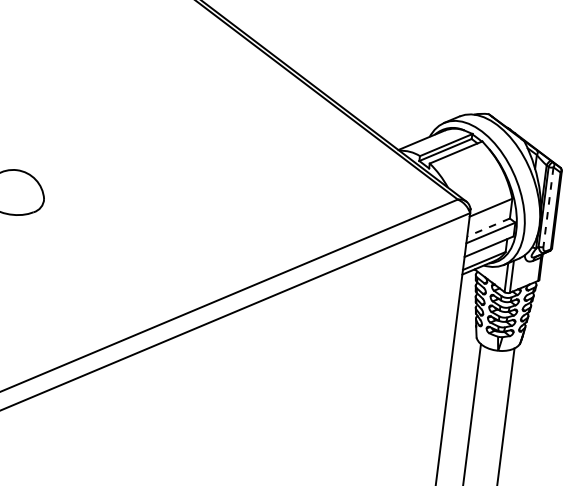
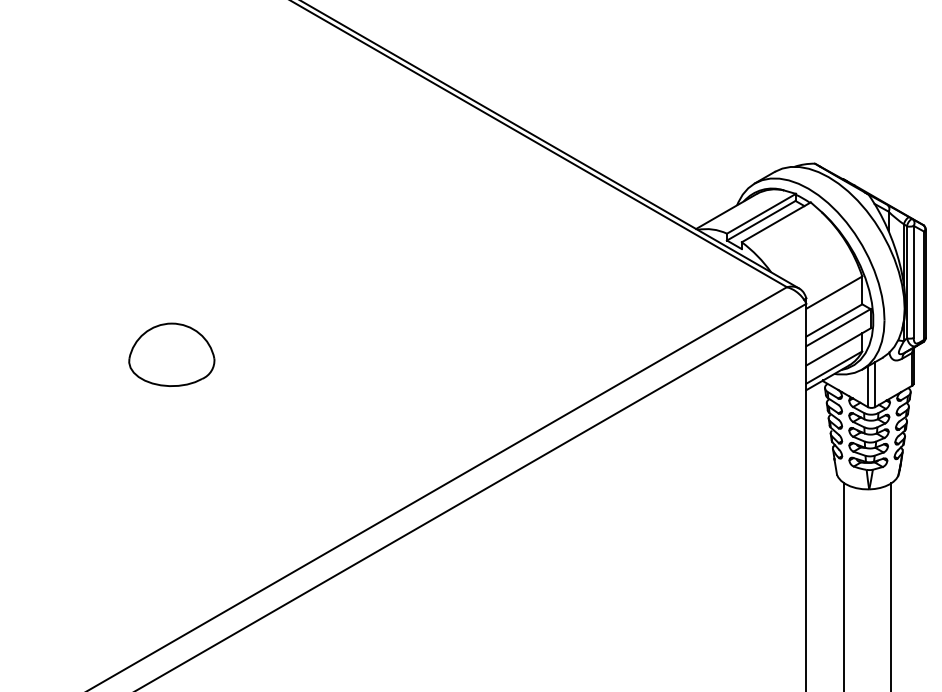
line: (548, 207) -> (913, 282), dashed -> solid
line: (487, 227) -> (833, 320), dashed -> solid

